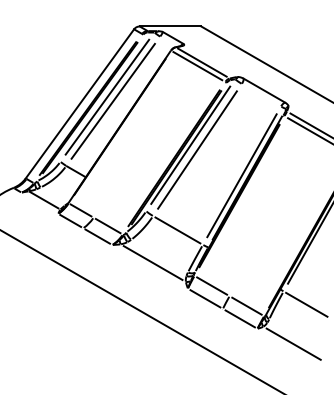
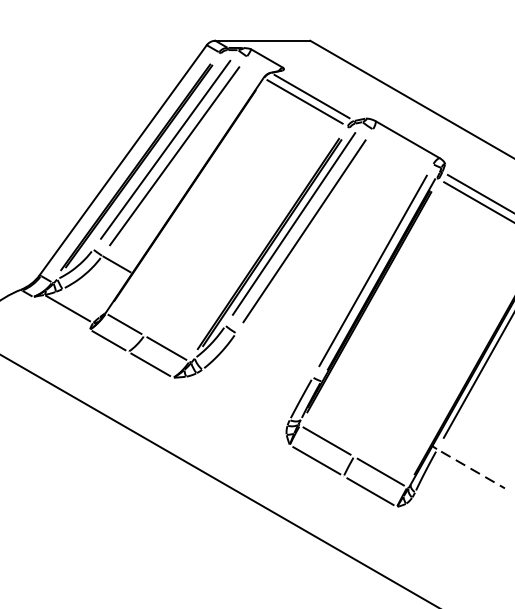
line: (177, 230) -> (273, 355), removed
line: (152, 262) -> (235, 404), removed
line: (306, 304) -> (472, 469), solid -> dashed
line: (293, 343) -> (452, 529), removed

